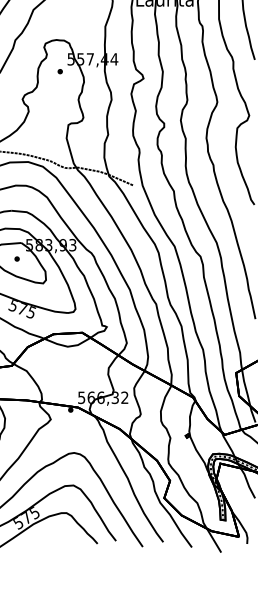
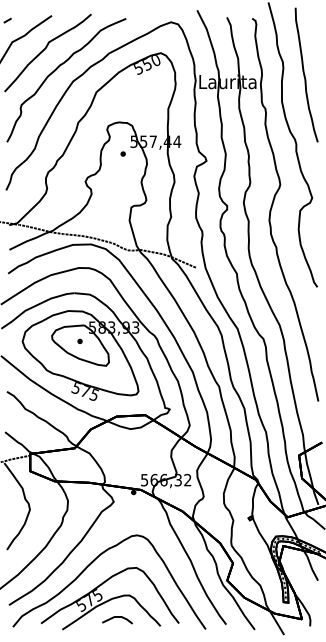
line: (54, 535) -> (117, 617), added

